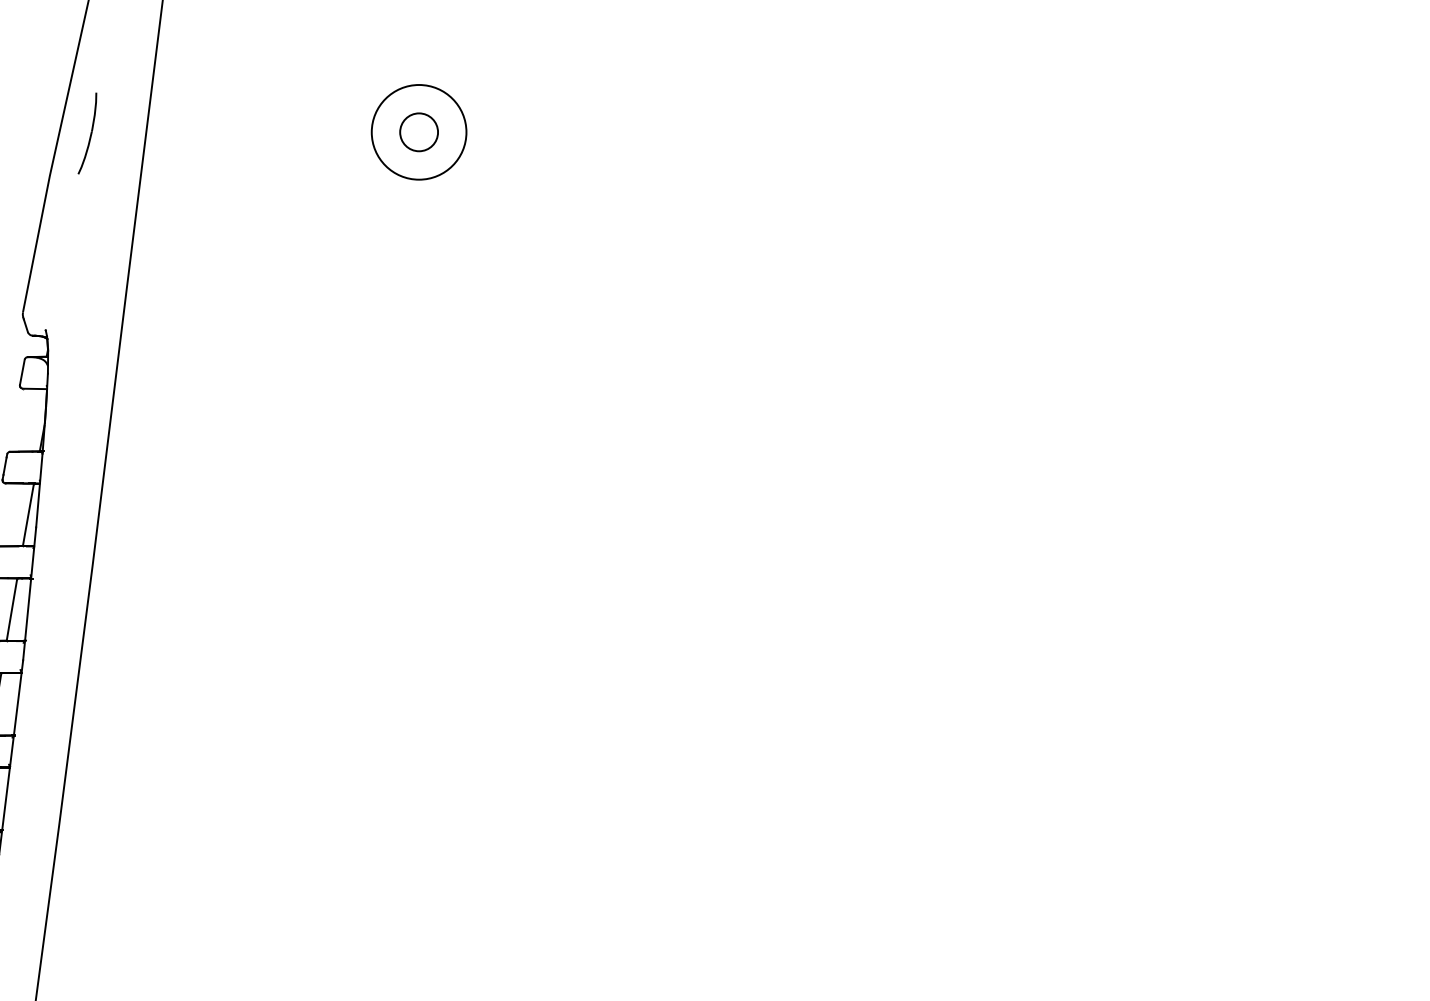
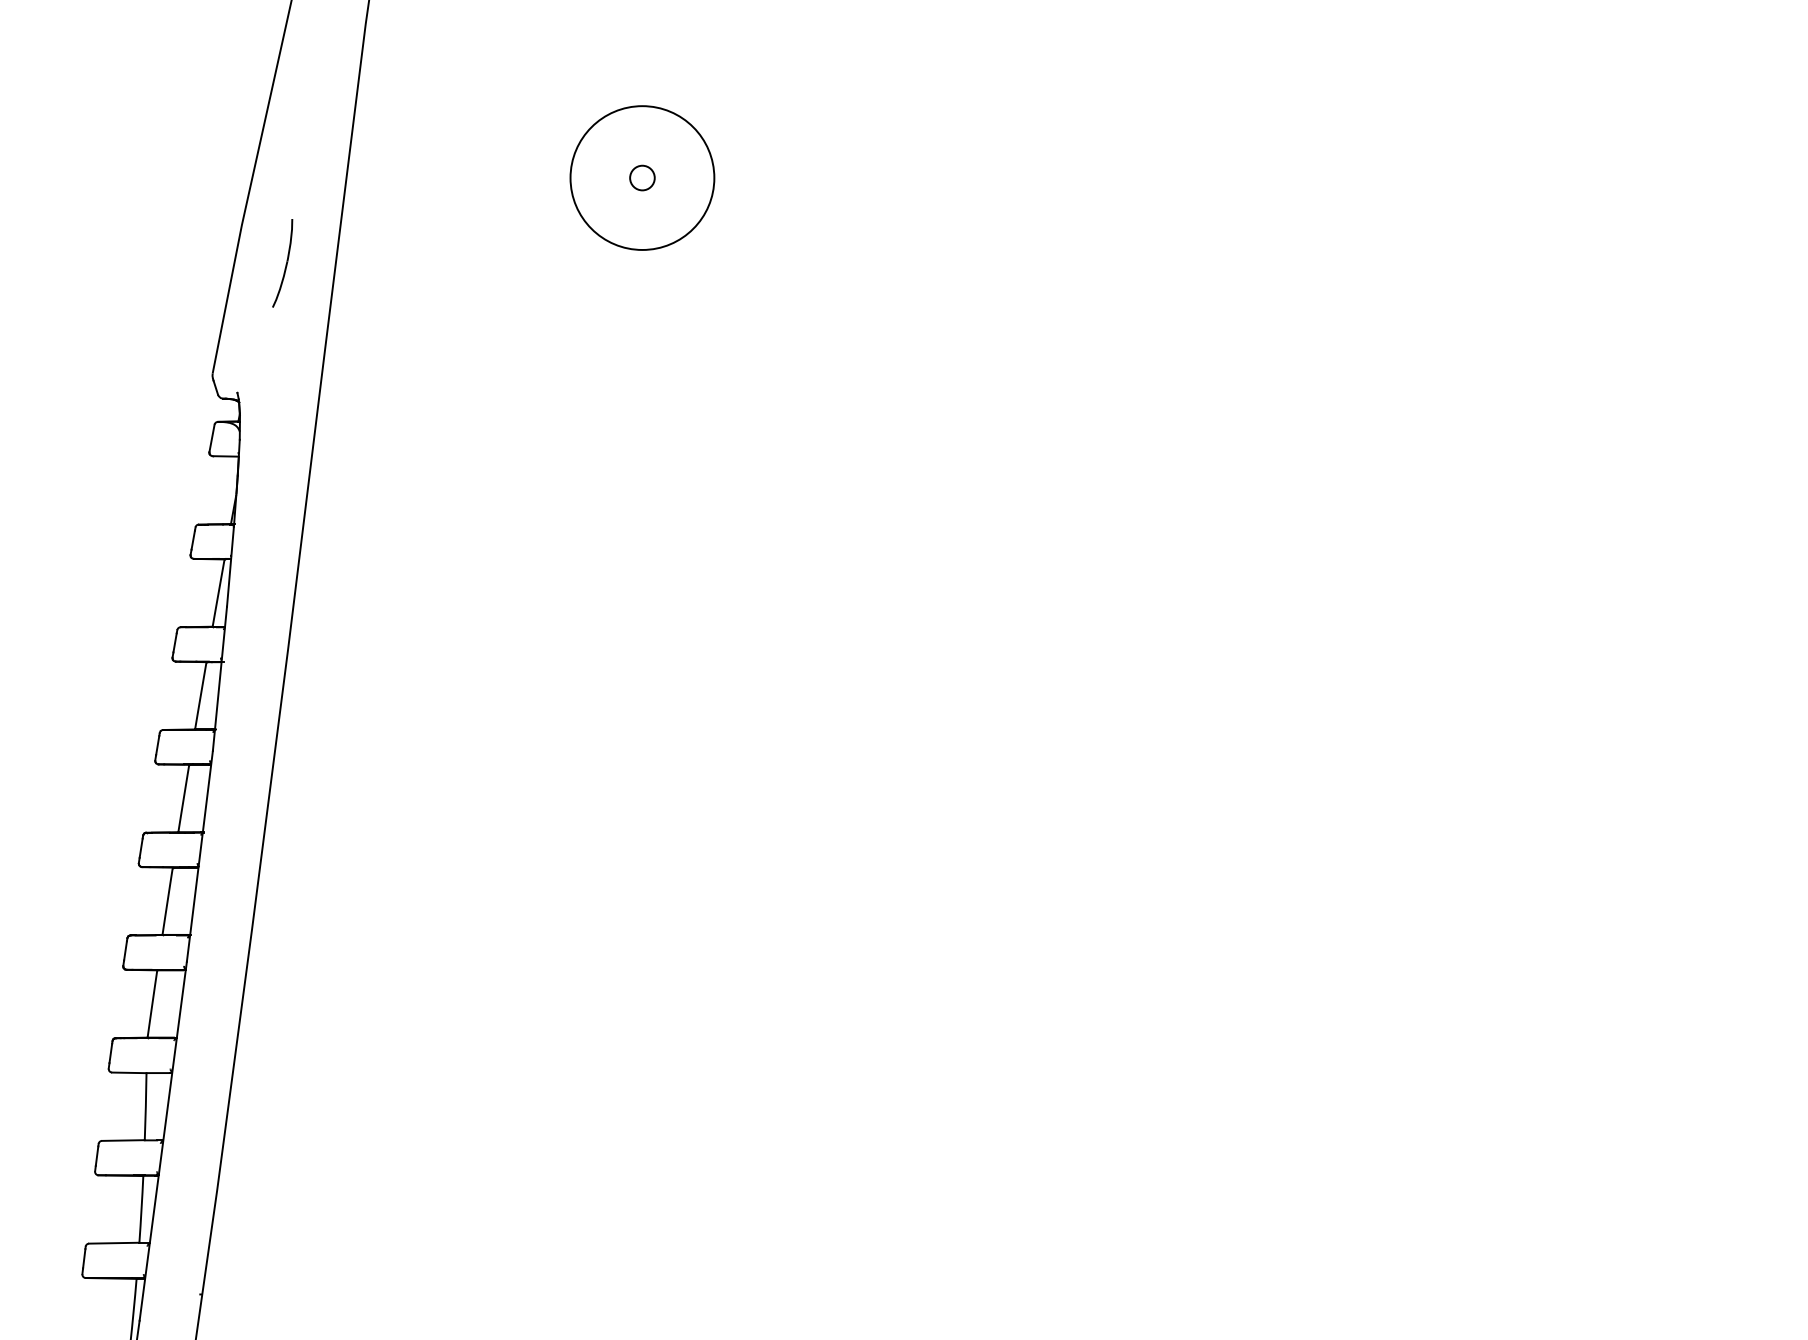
circle: (418, 131) -> (641, 177), size x0.6
circle: (419, 131) -> (642, 177), size x1.4
part: (87, 133) -> (282, 263), moved

